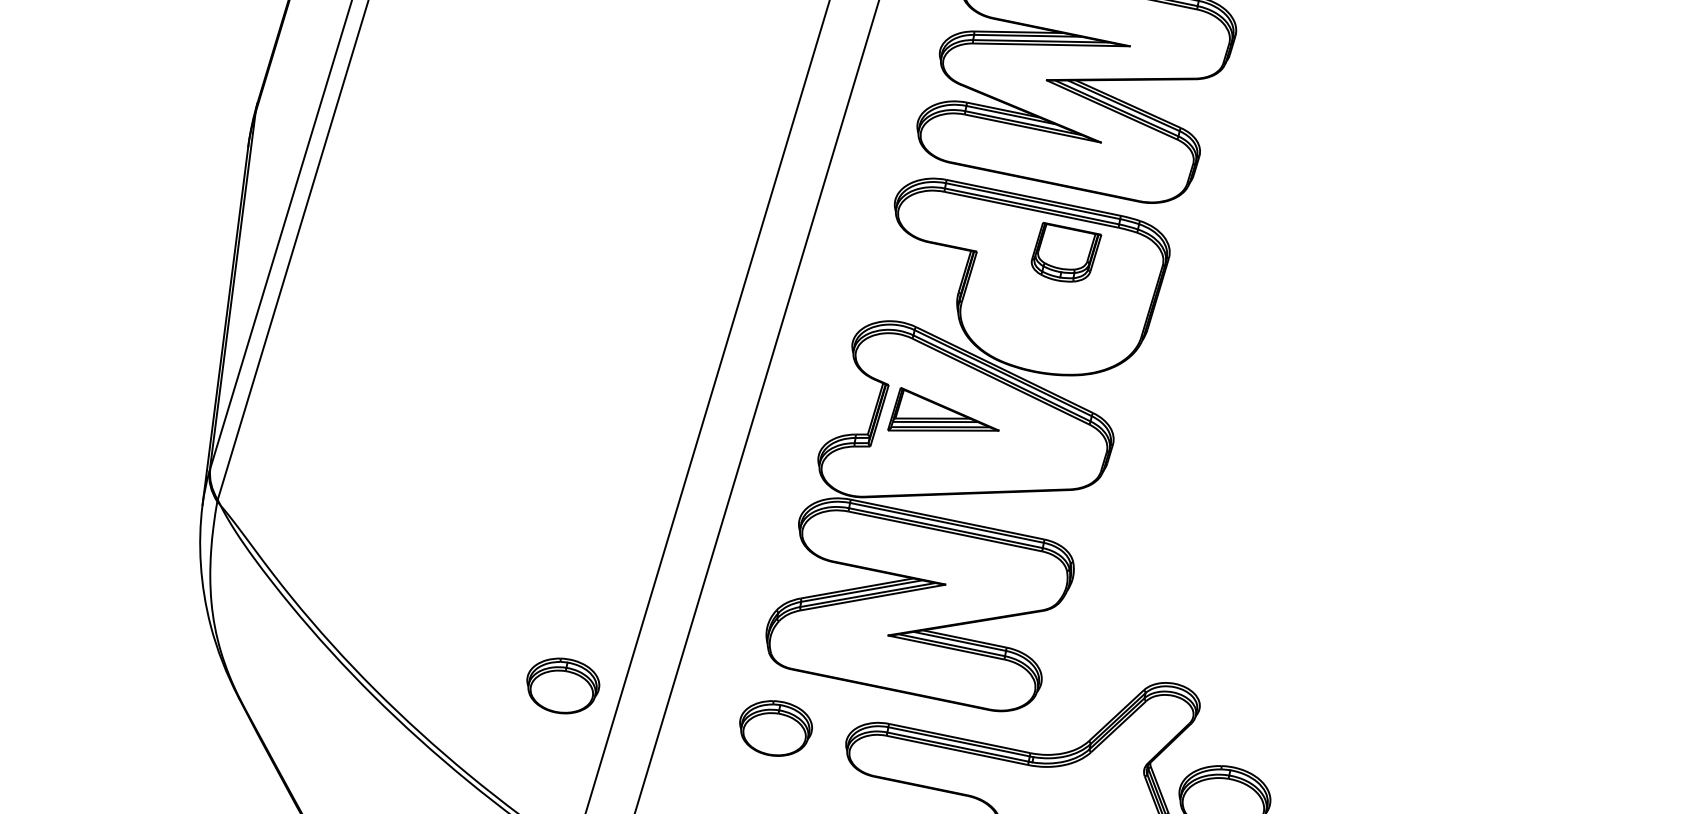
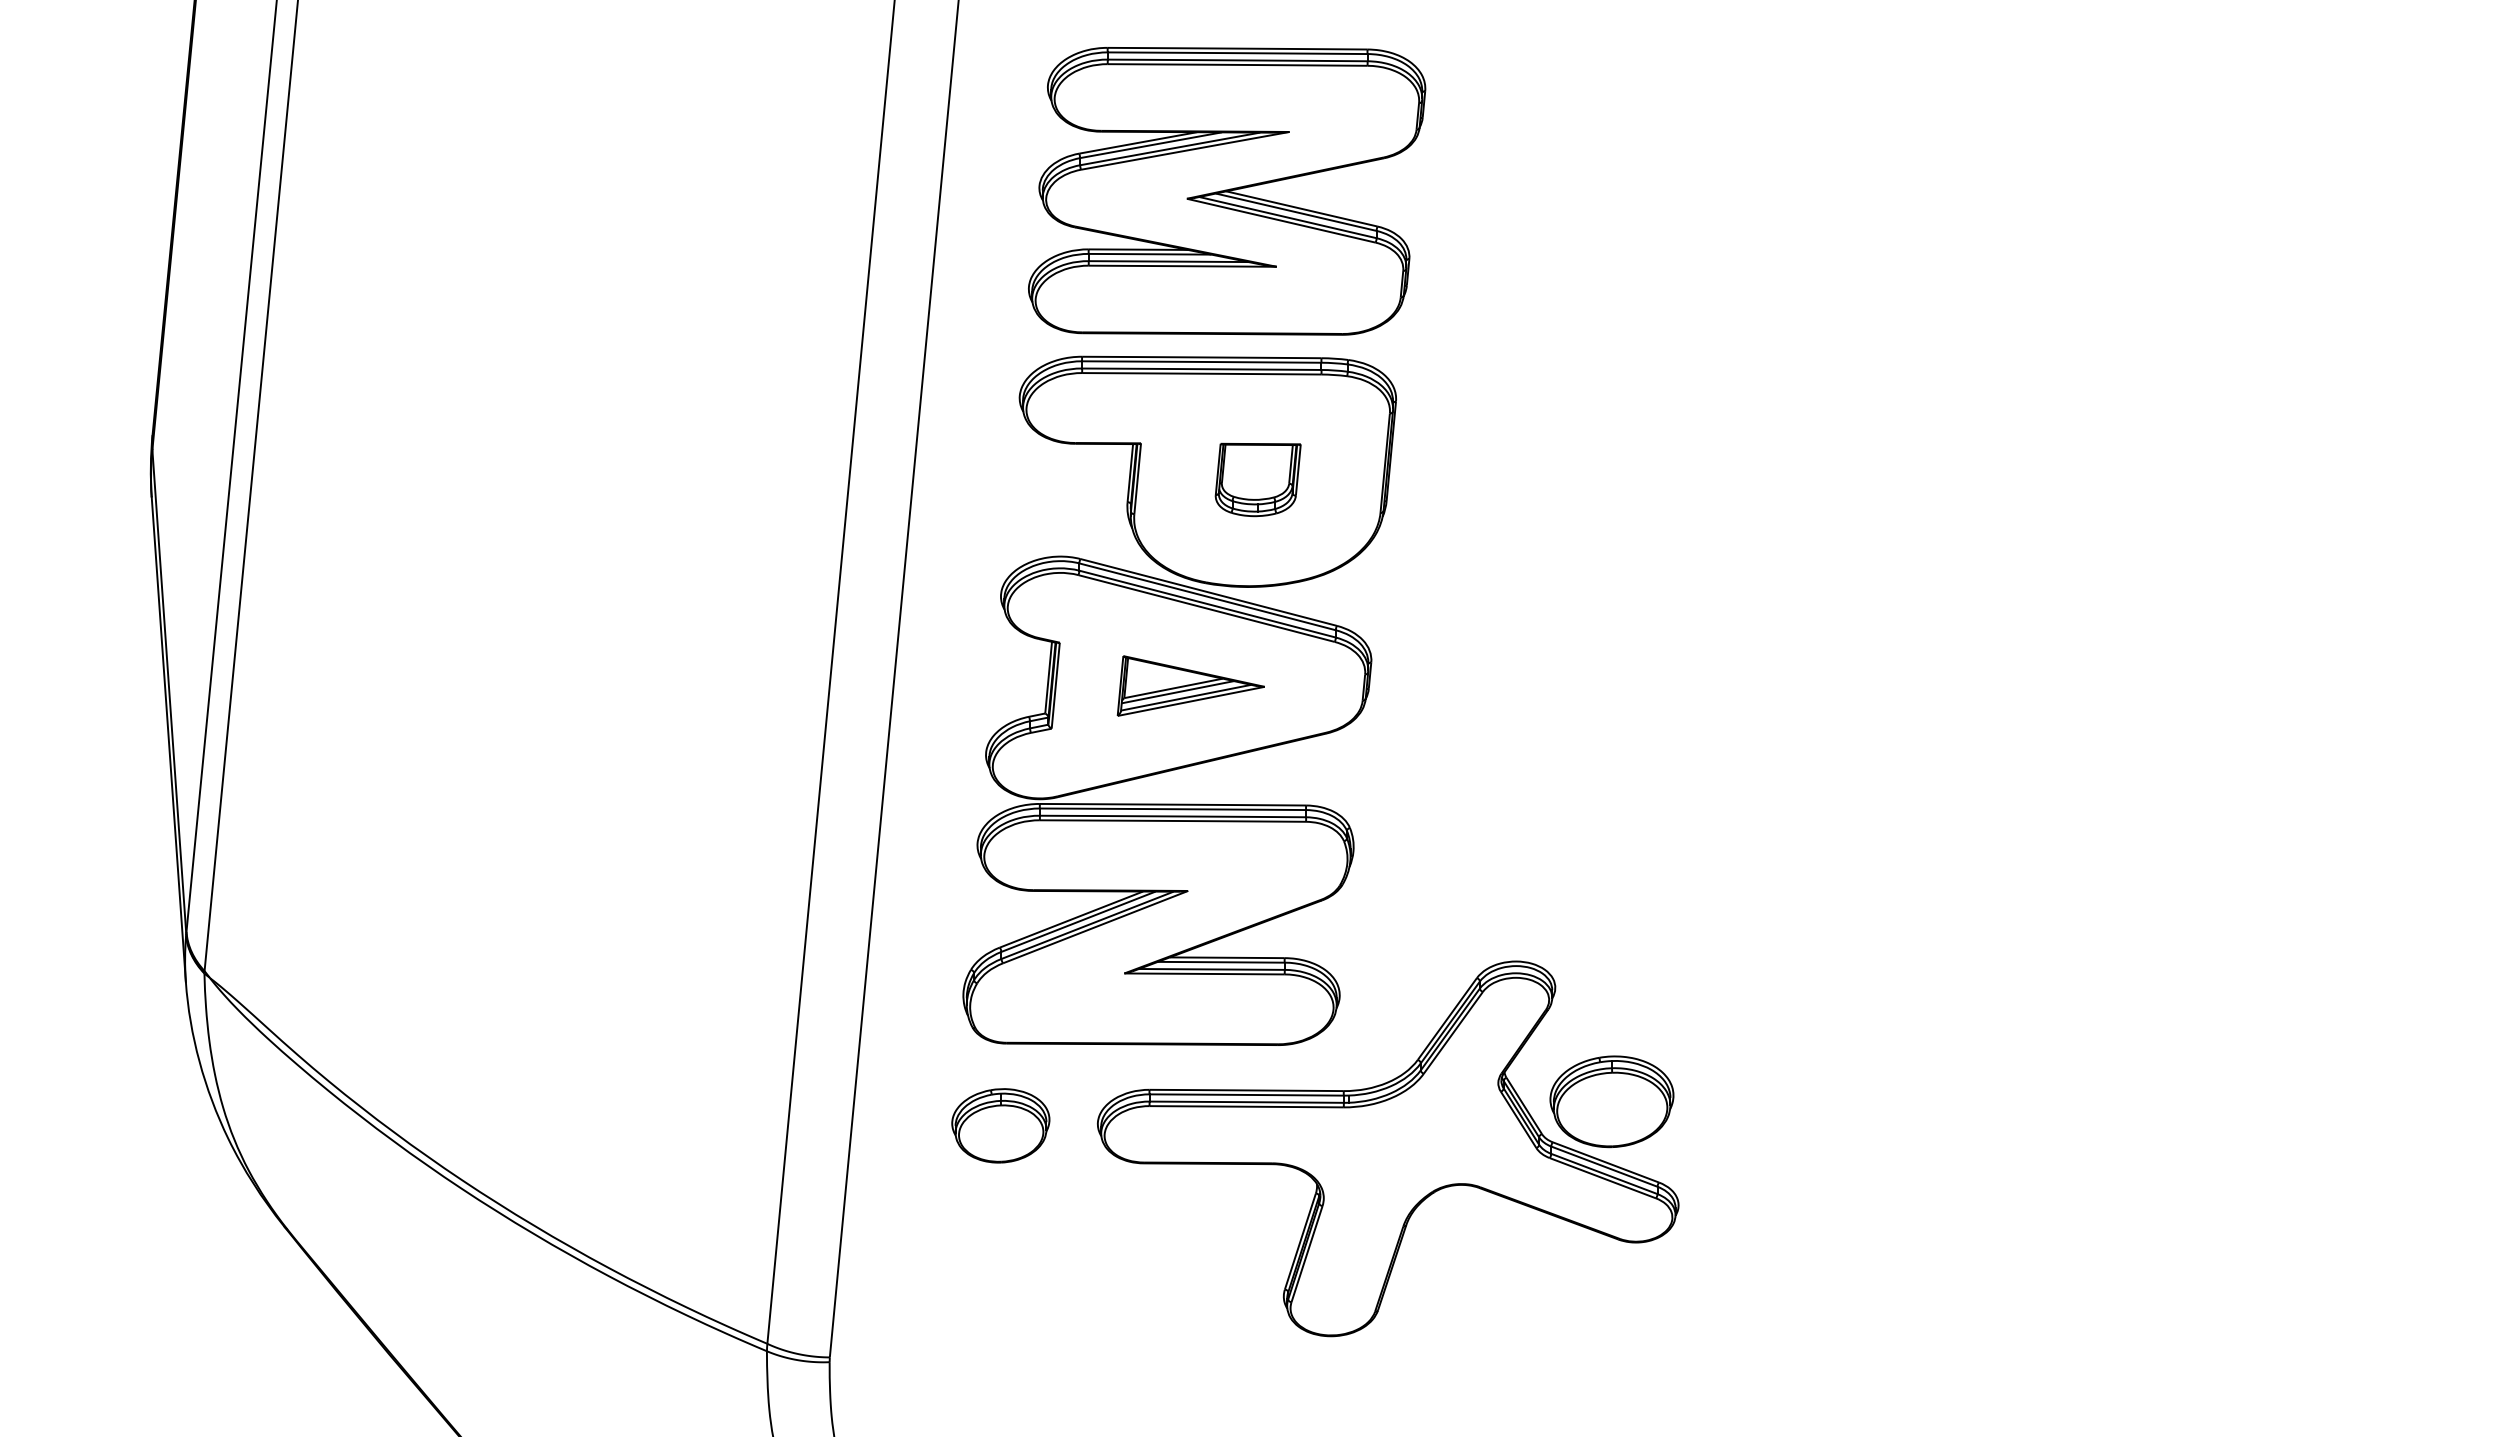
part: (1064, 254) -> (1257, 479), moved
part: (945, 418) -> (1190, 685), moved
part: (562, 685) -> (708, 1125), removed

